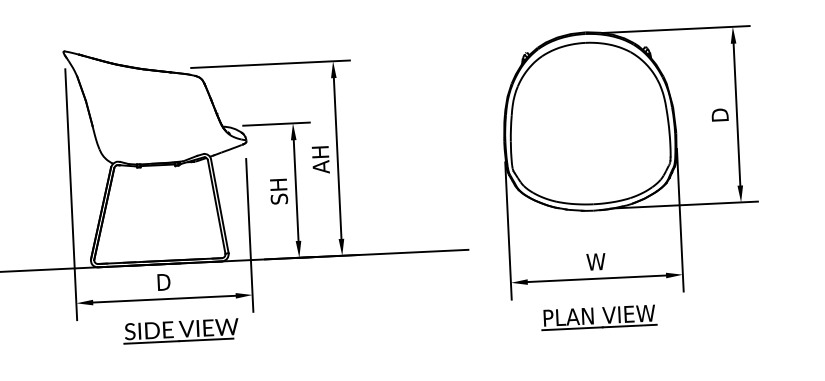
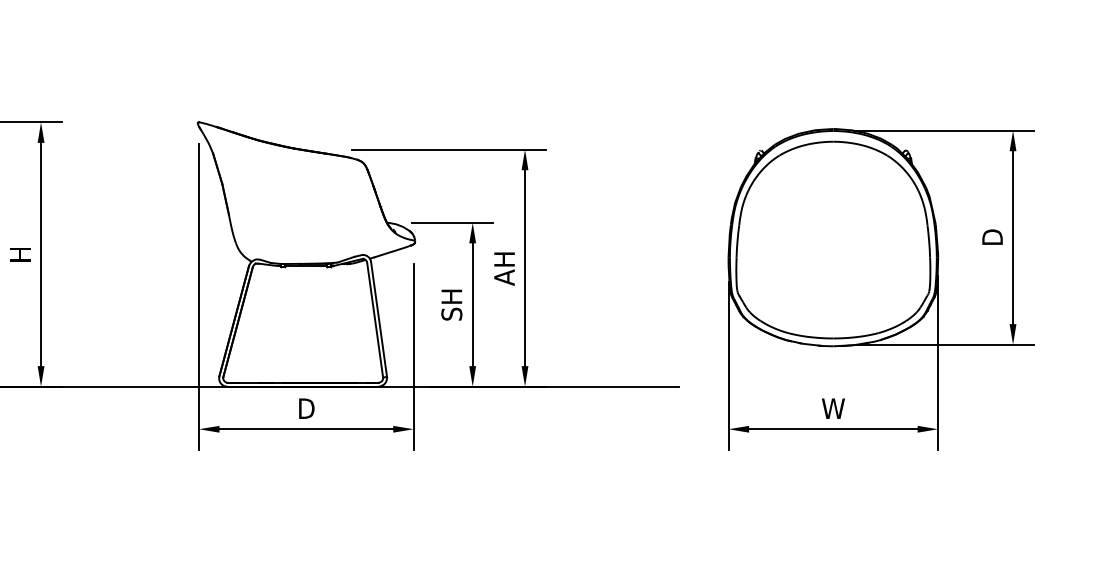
part: (598, 317) -> (833, 476), removed
part: (180, 330) -> (324, 468), removed

